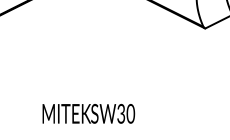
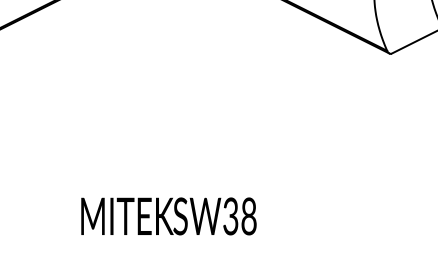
text: (130, 114) -> (248, 217), SW30 -> SW38

